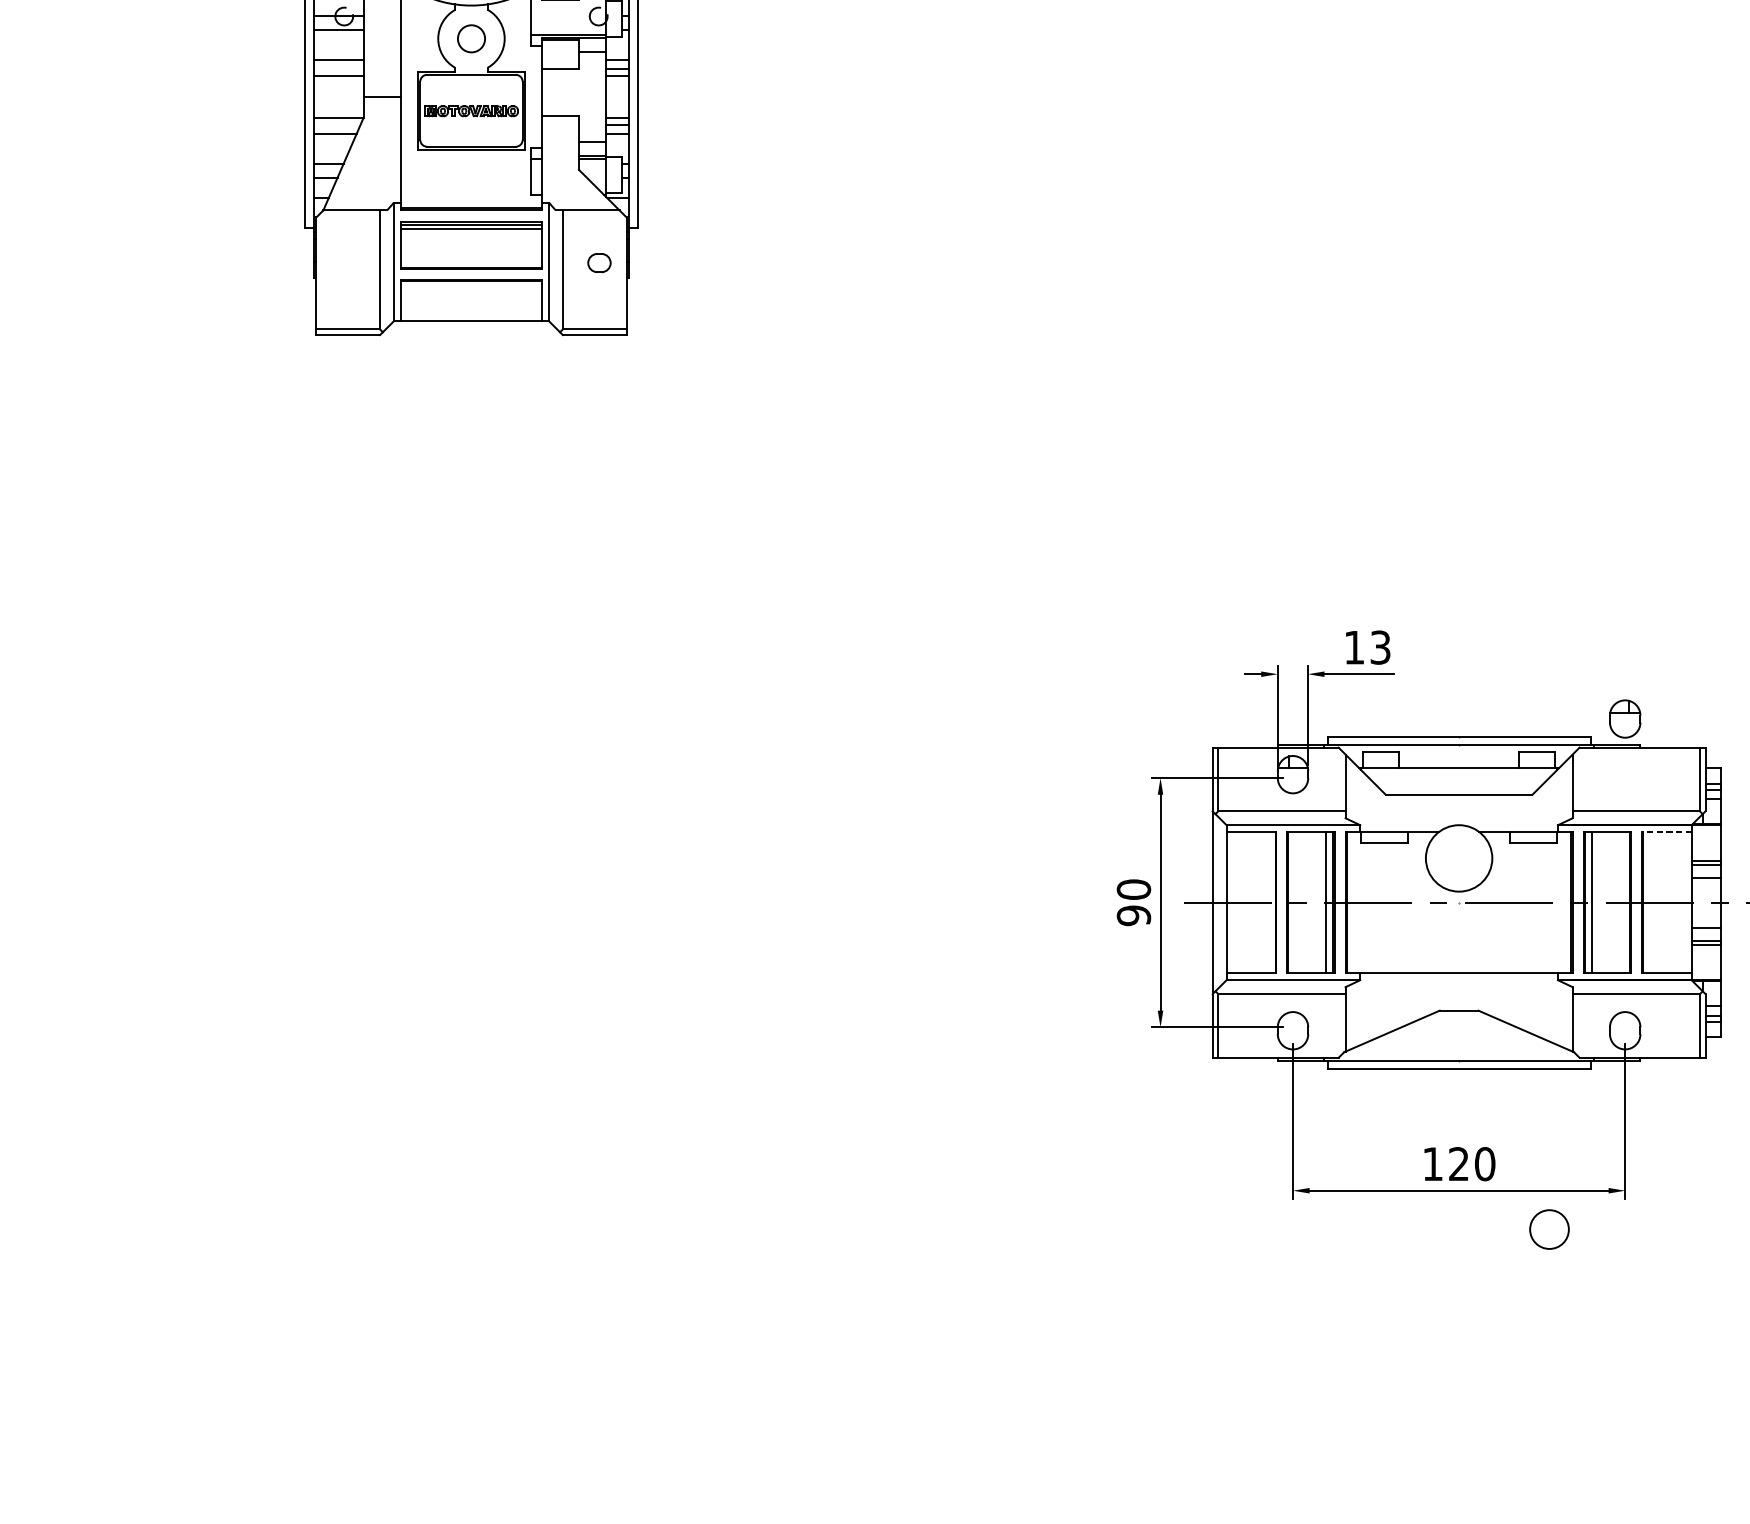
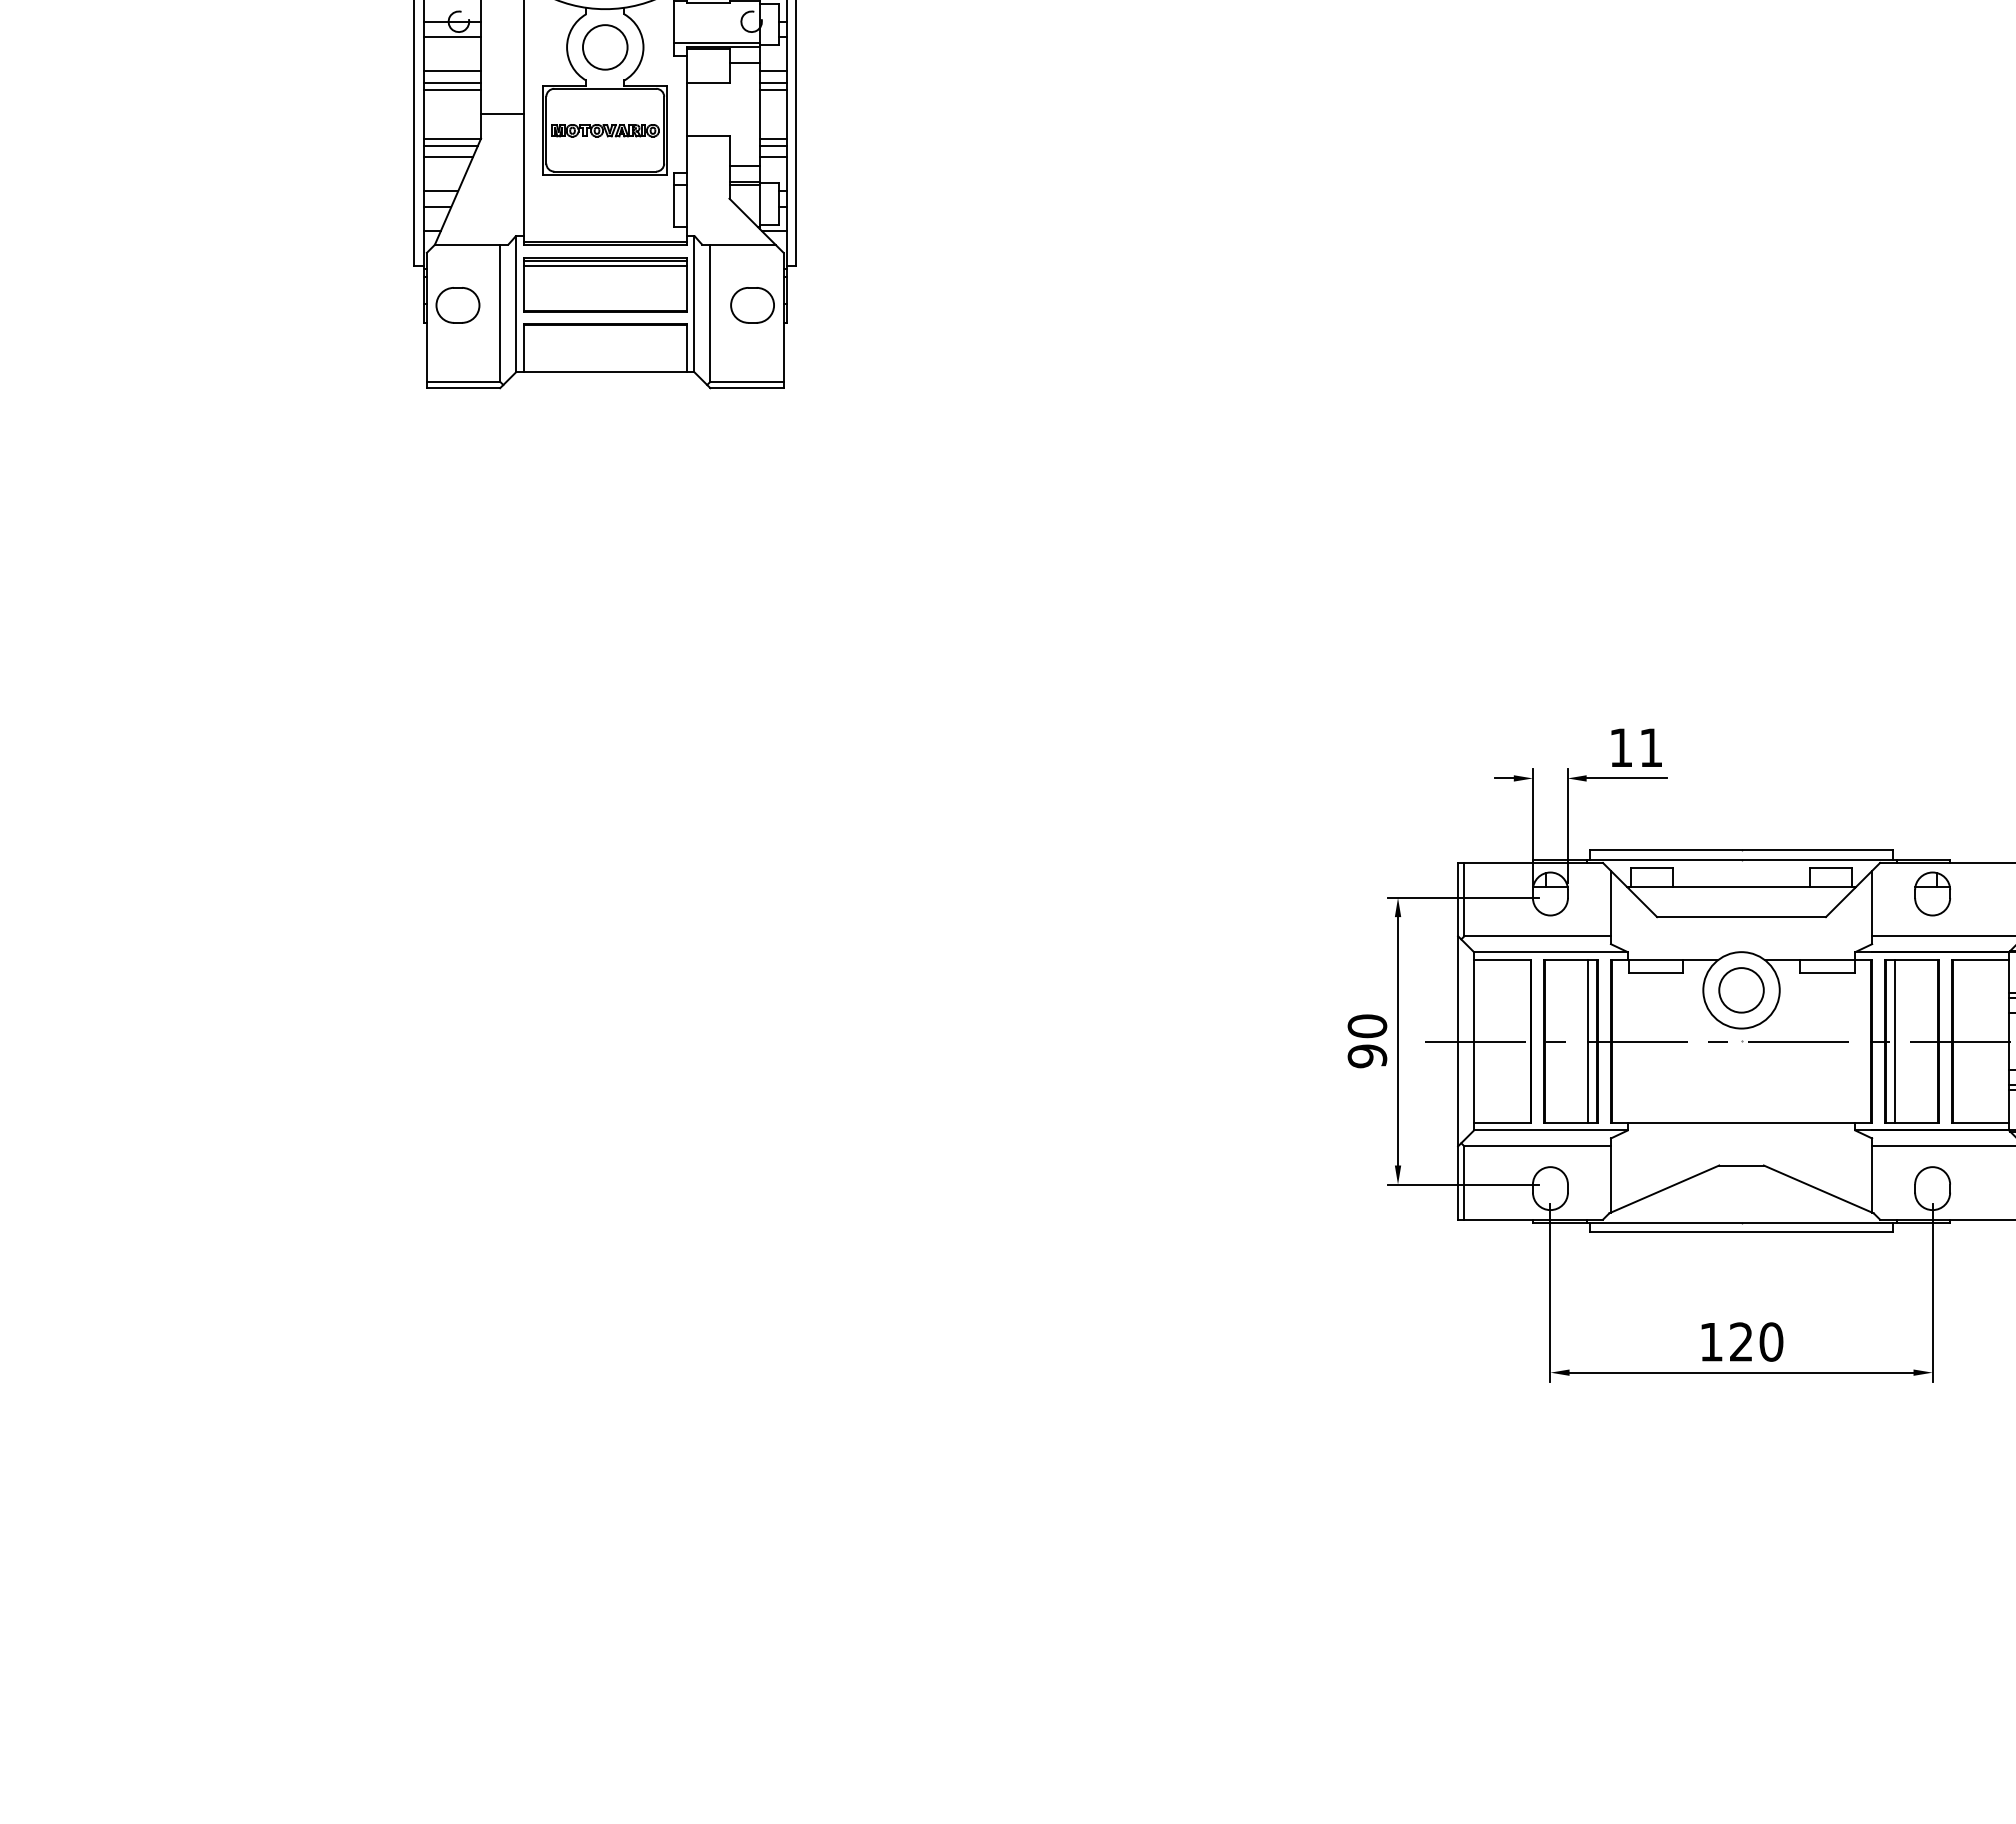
circle: (471, 38) -> (605, 47), size x1.43
line: (338, 69) -> (452, 82), added
line: (336, 124) -> (450, 146), added
part: (343, 263) -> (457, 305), added
part: (599, 263) -> (752, 305), size x1.67
text: (1380, 647) -> (1651, 747), 13 -> 11
part: (1625, 718) -> (1932, 893), moved
line: (1666, 832) -> (1980, 960), dashed -> solid
circle: (1549, 1229) -> (1741, 990), moved

